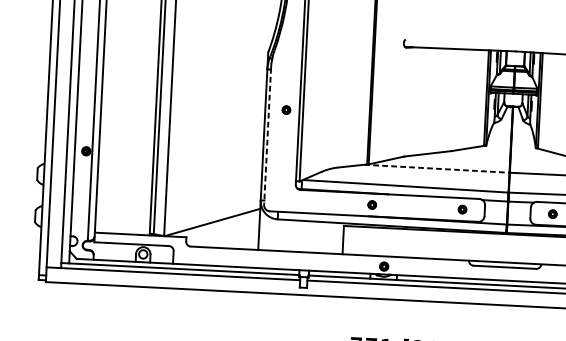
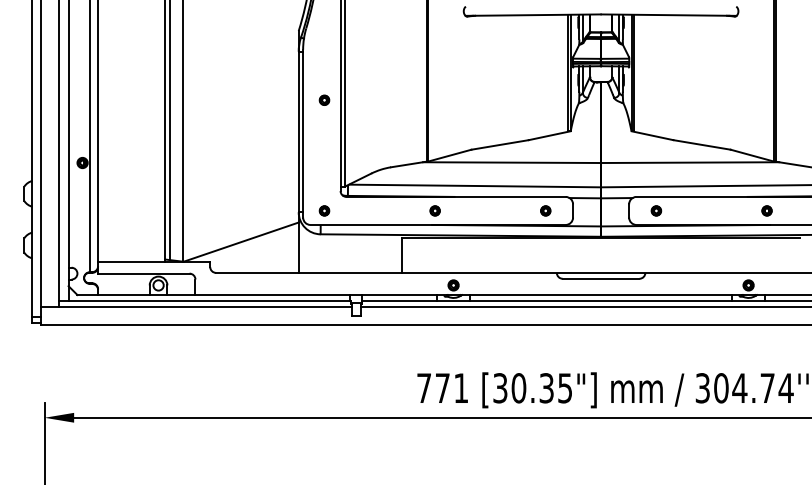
line: (267, 136) -> (303, 133), dashed -> solid
line: (436, 168) -> (511, 162), dashed -> solid
part: (281, 200) -> (324, 210), added

